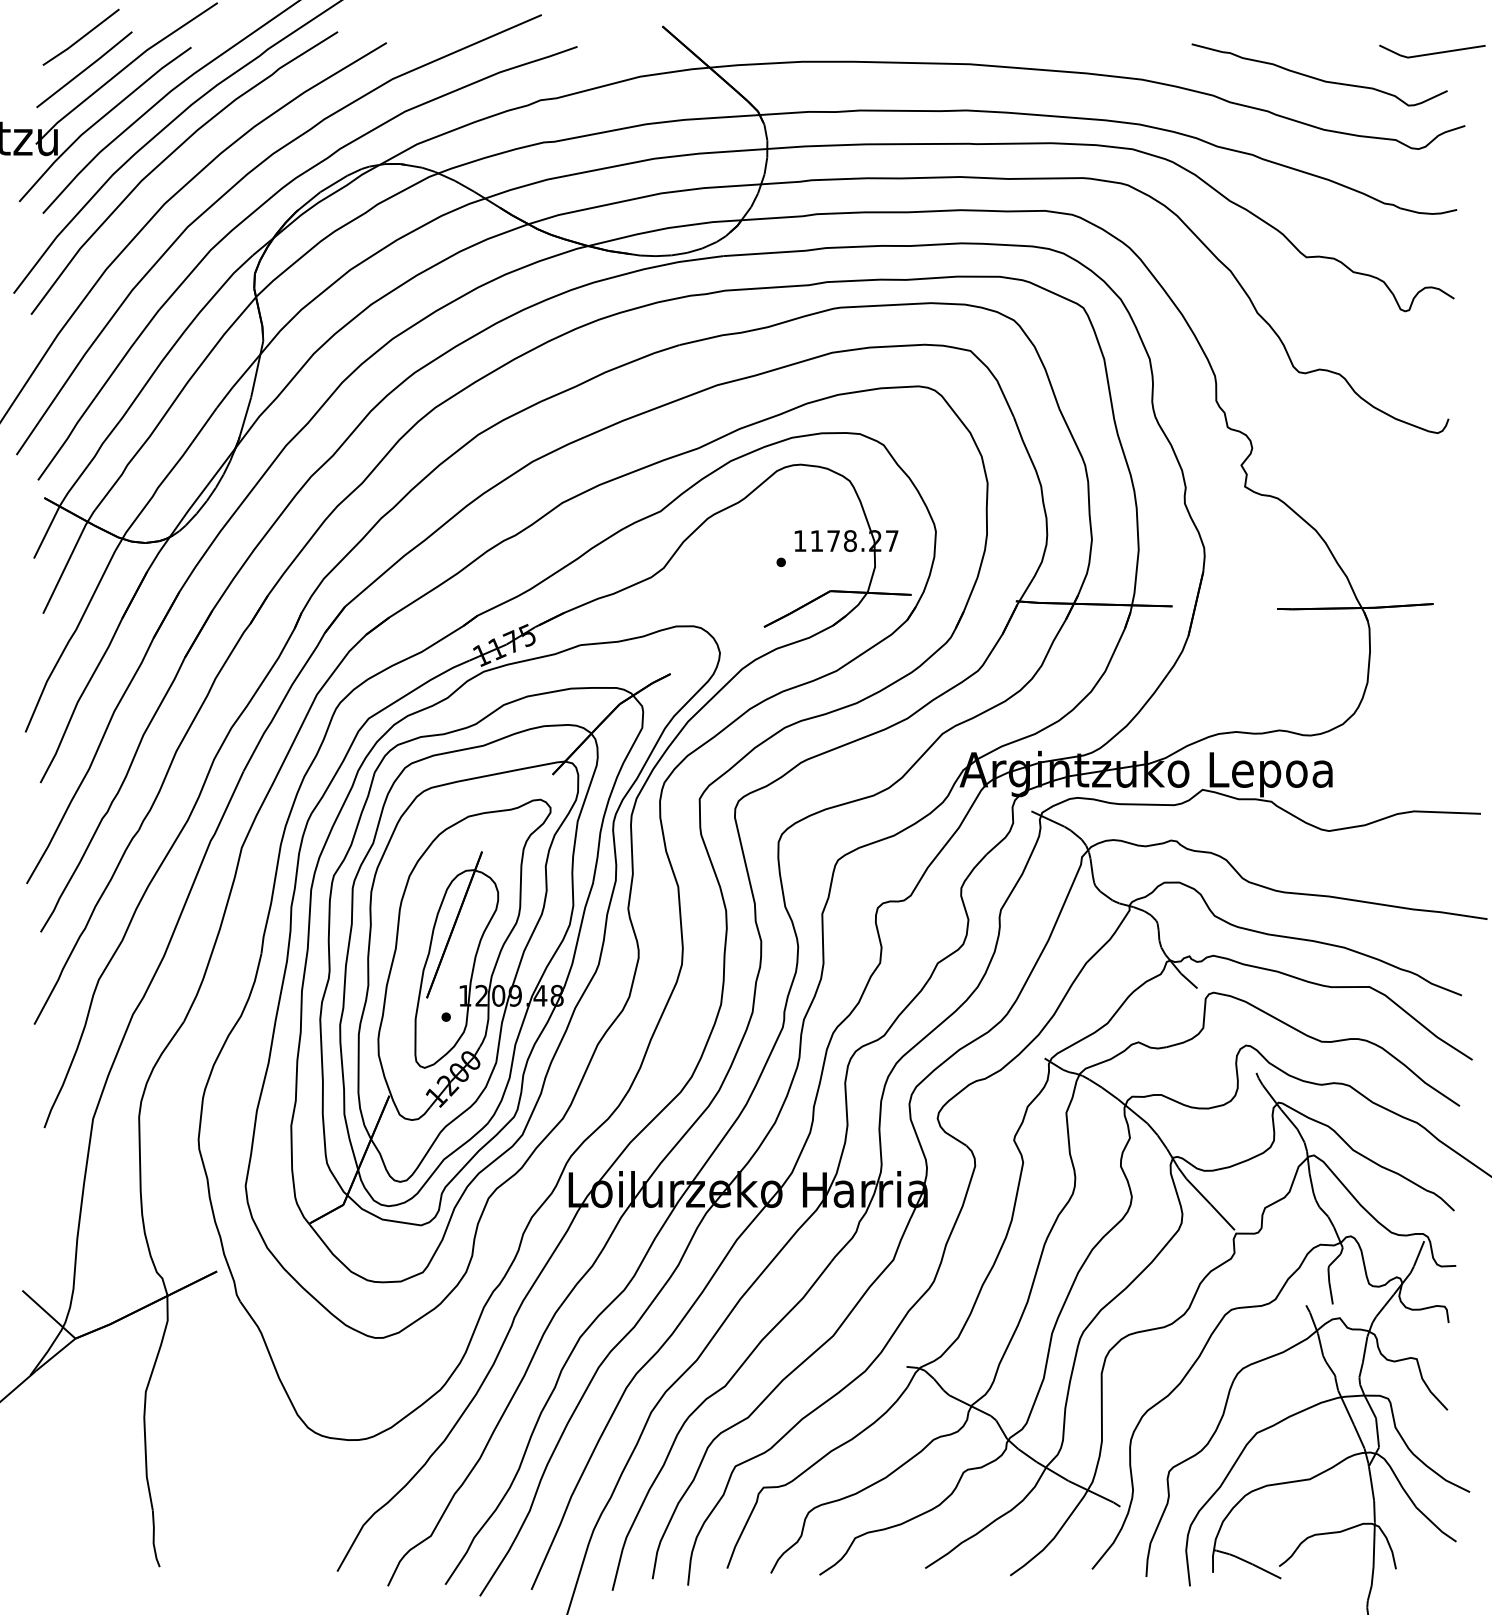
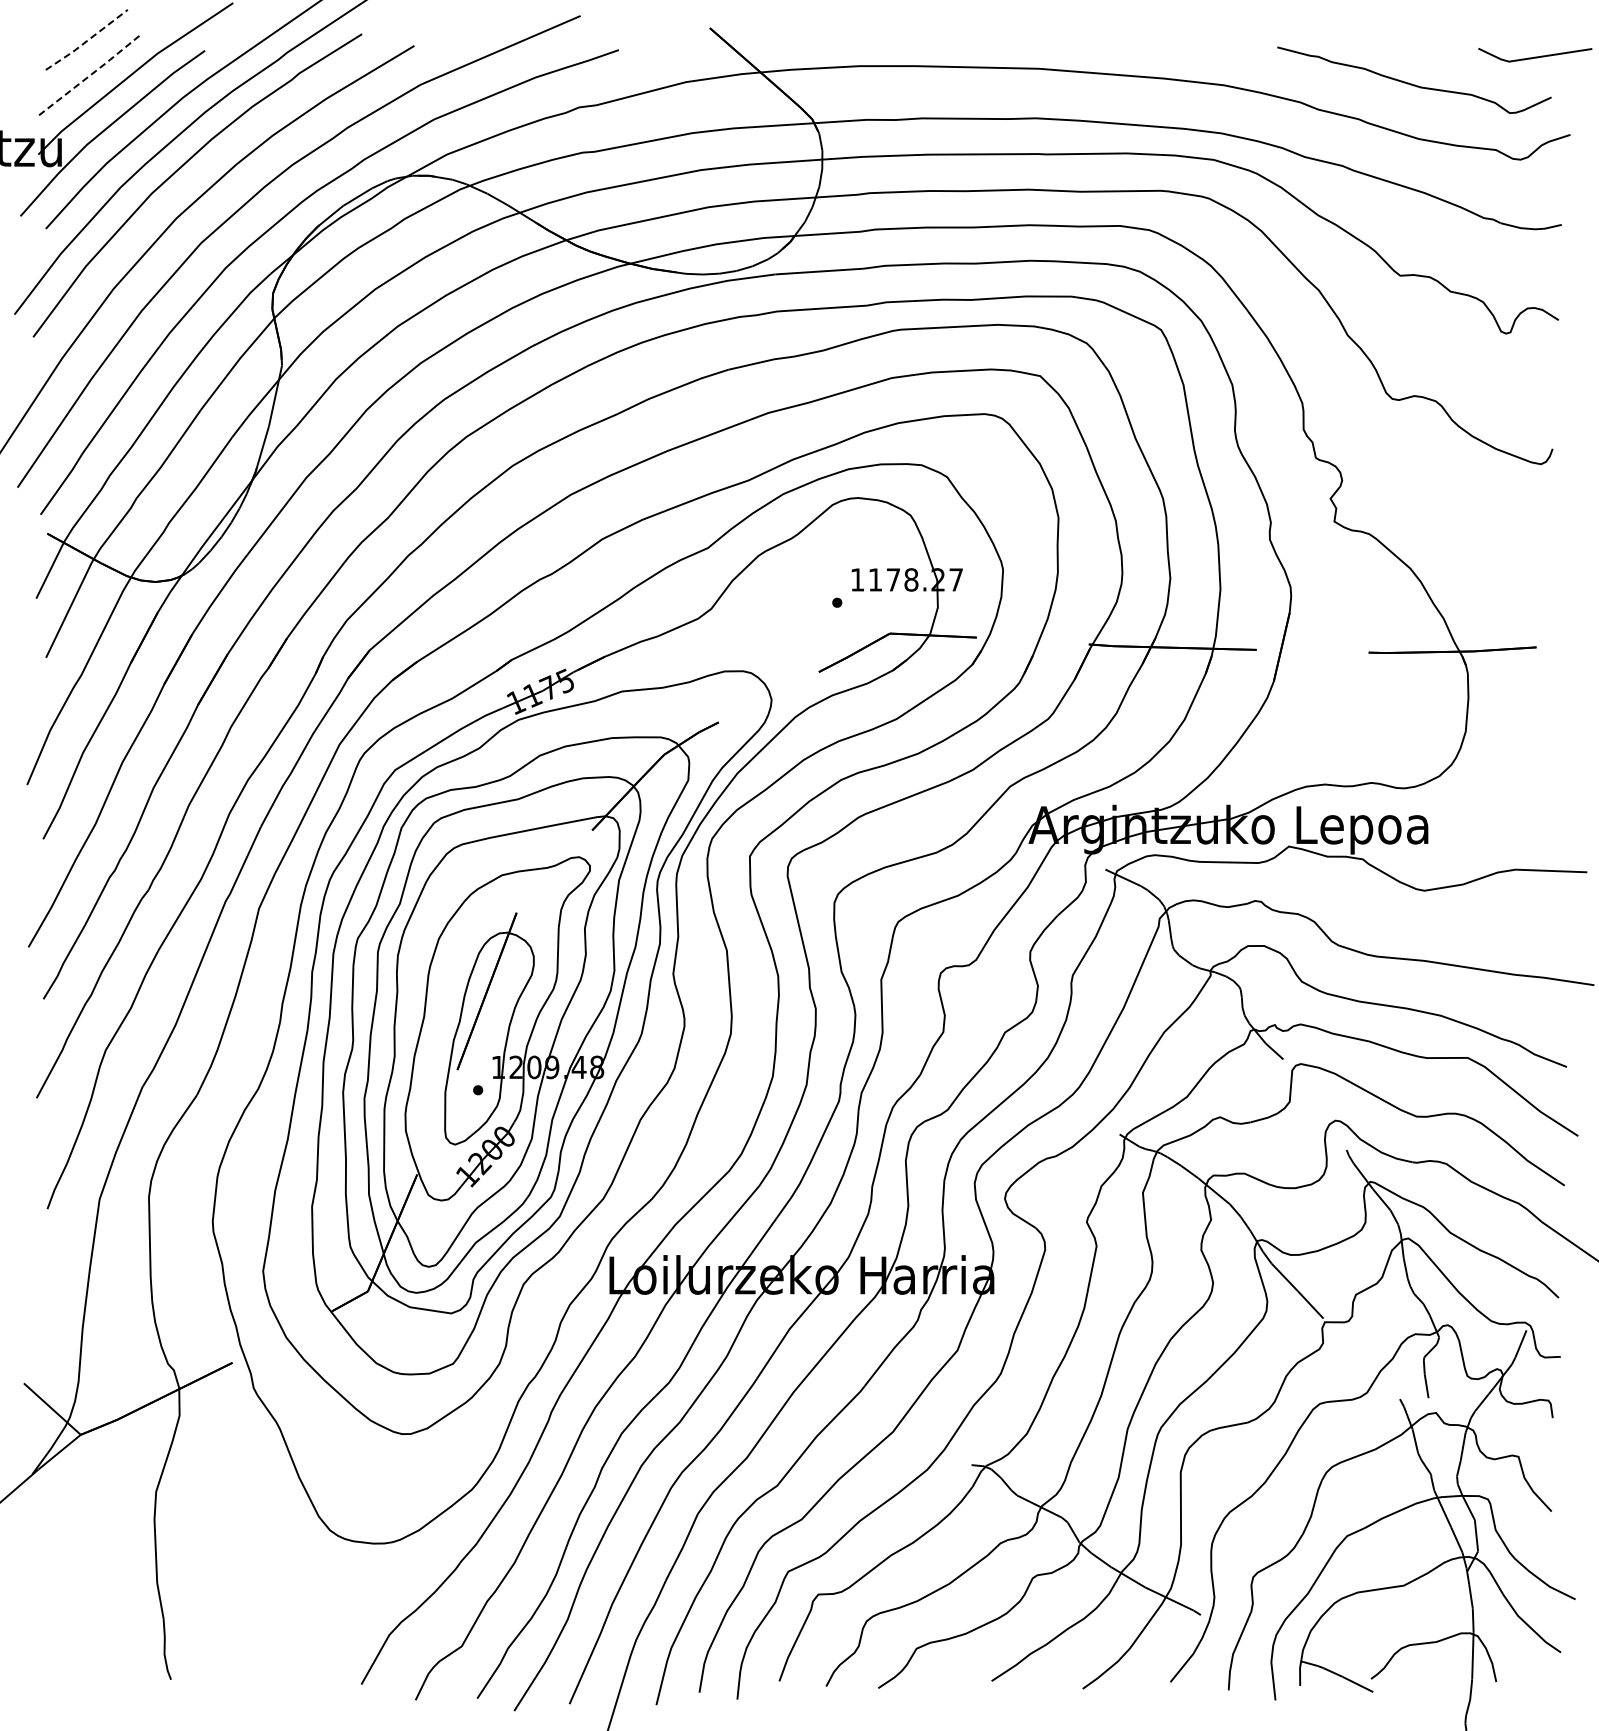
line: (80, 38) -> (86, 41), solid -> dashed
line: (85, 69) -> (91, 74), solid -> dashed

